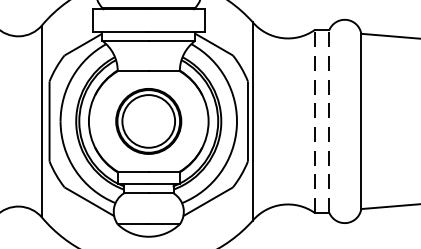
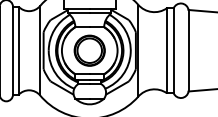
line: (313, 120) -> (166, 50), dashed -> solid
line: (328, 120) -> (173, 50), dashed -> solid

